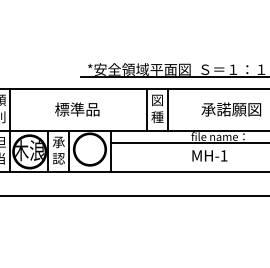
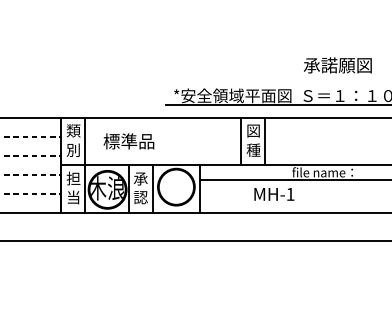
text: (76, 109) -> (128, 141), moved
text: (231, 109) -> (337, 65), moved
text: (210, 155) -> (274, 194), moved

